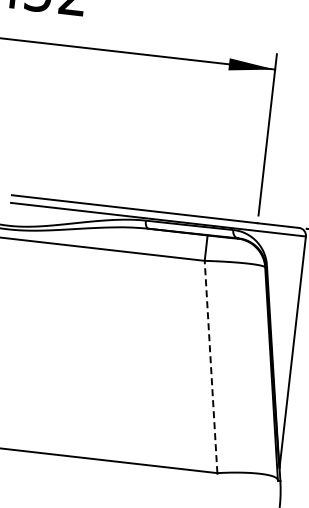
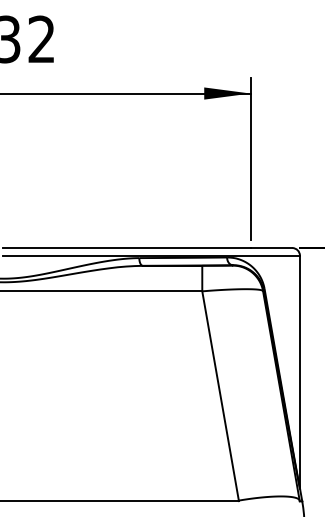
line: (211, 366) -> (220, 395), dashed -> solid

